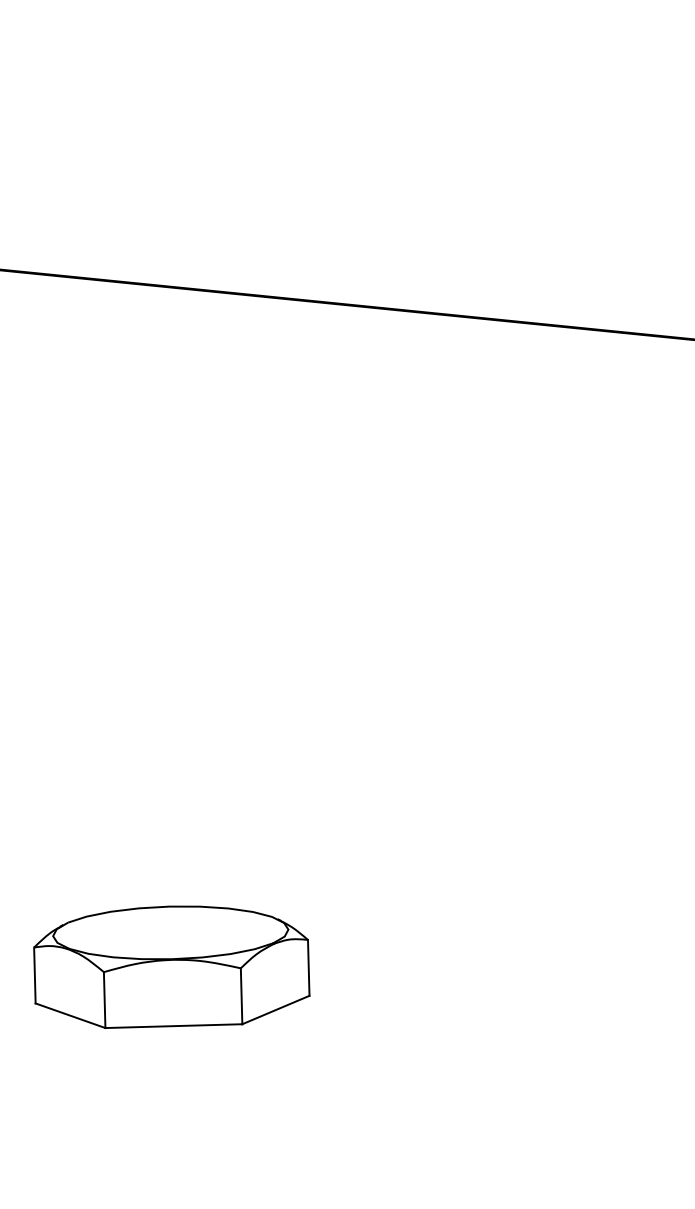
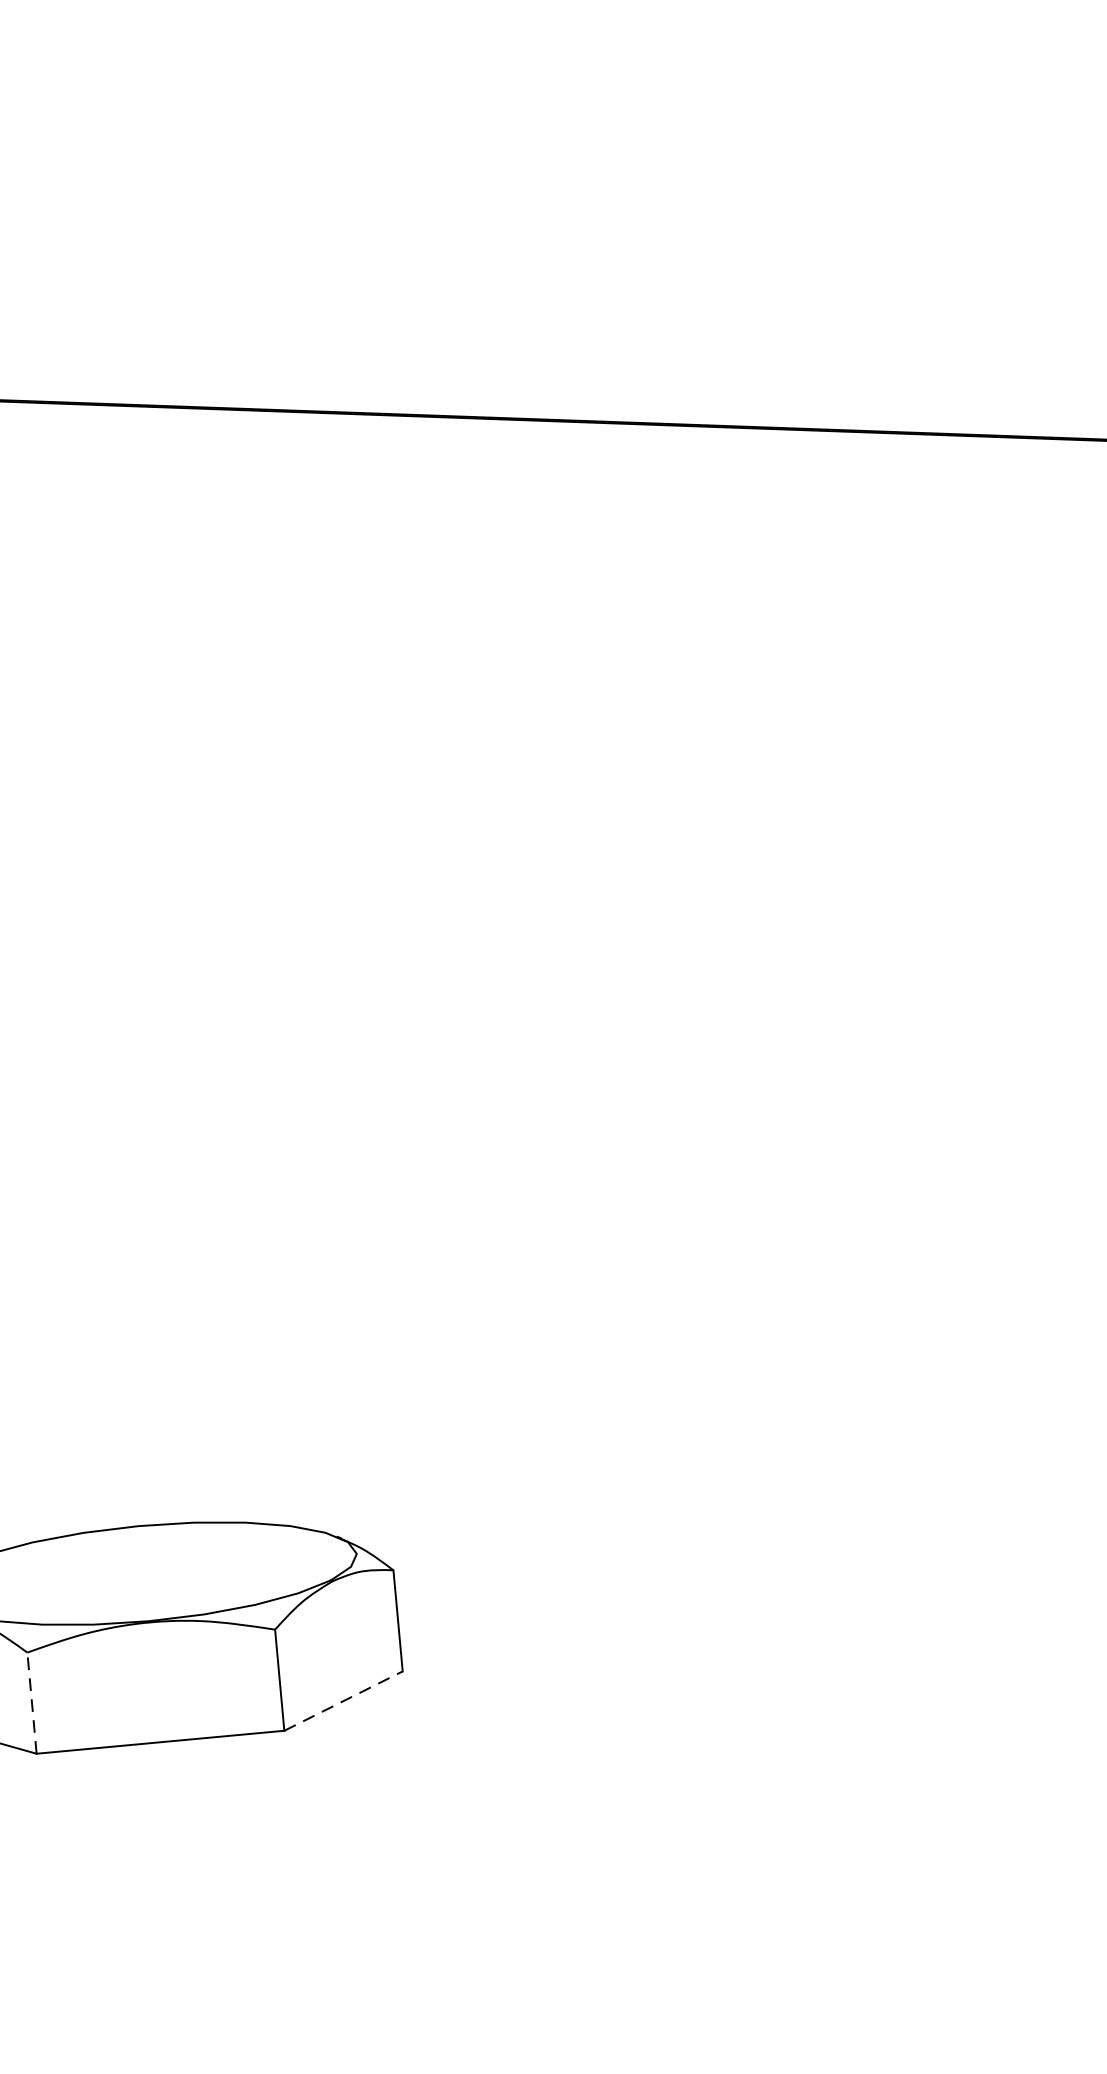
line: (104, 1000) -> (31, 1703), solid -> dashed
line: (276, 1009) -> (344, 1700), solid -> dashed

